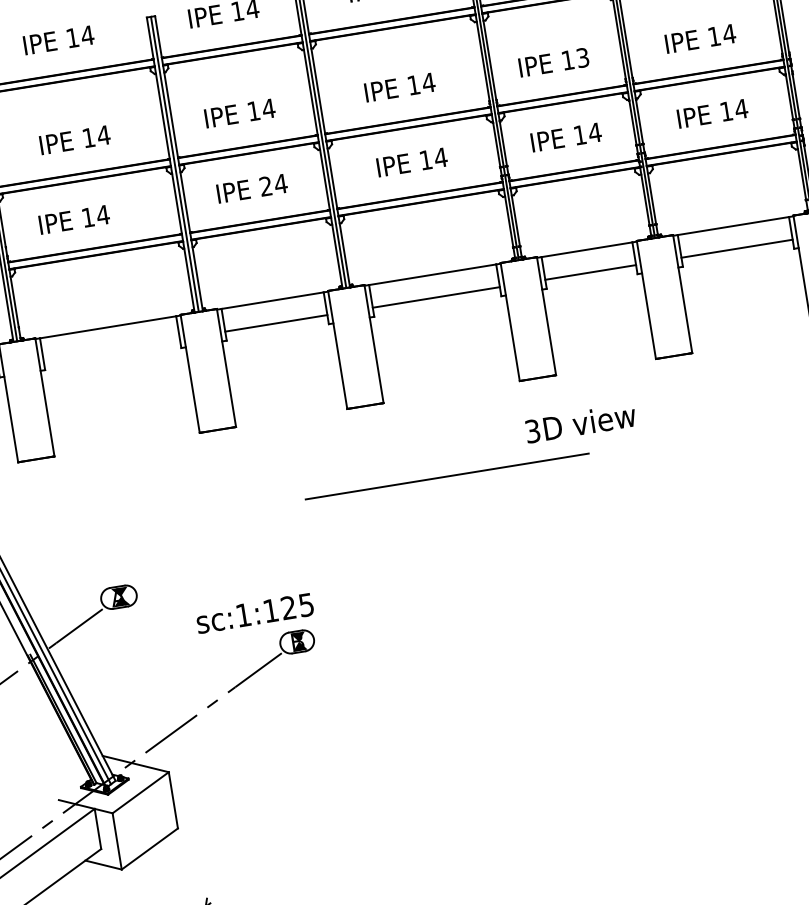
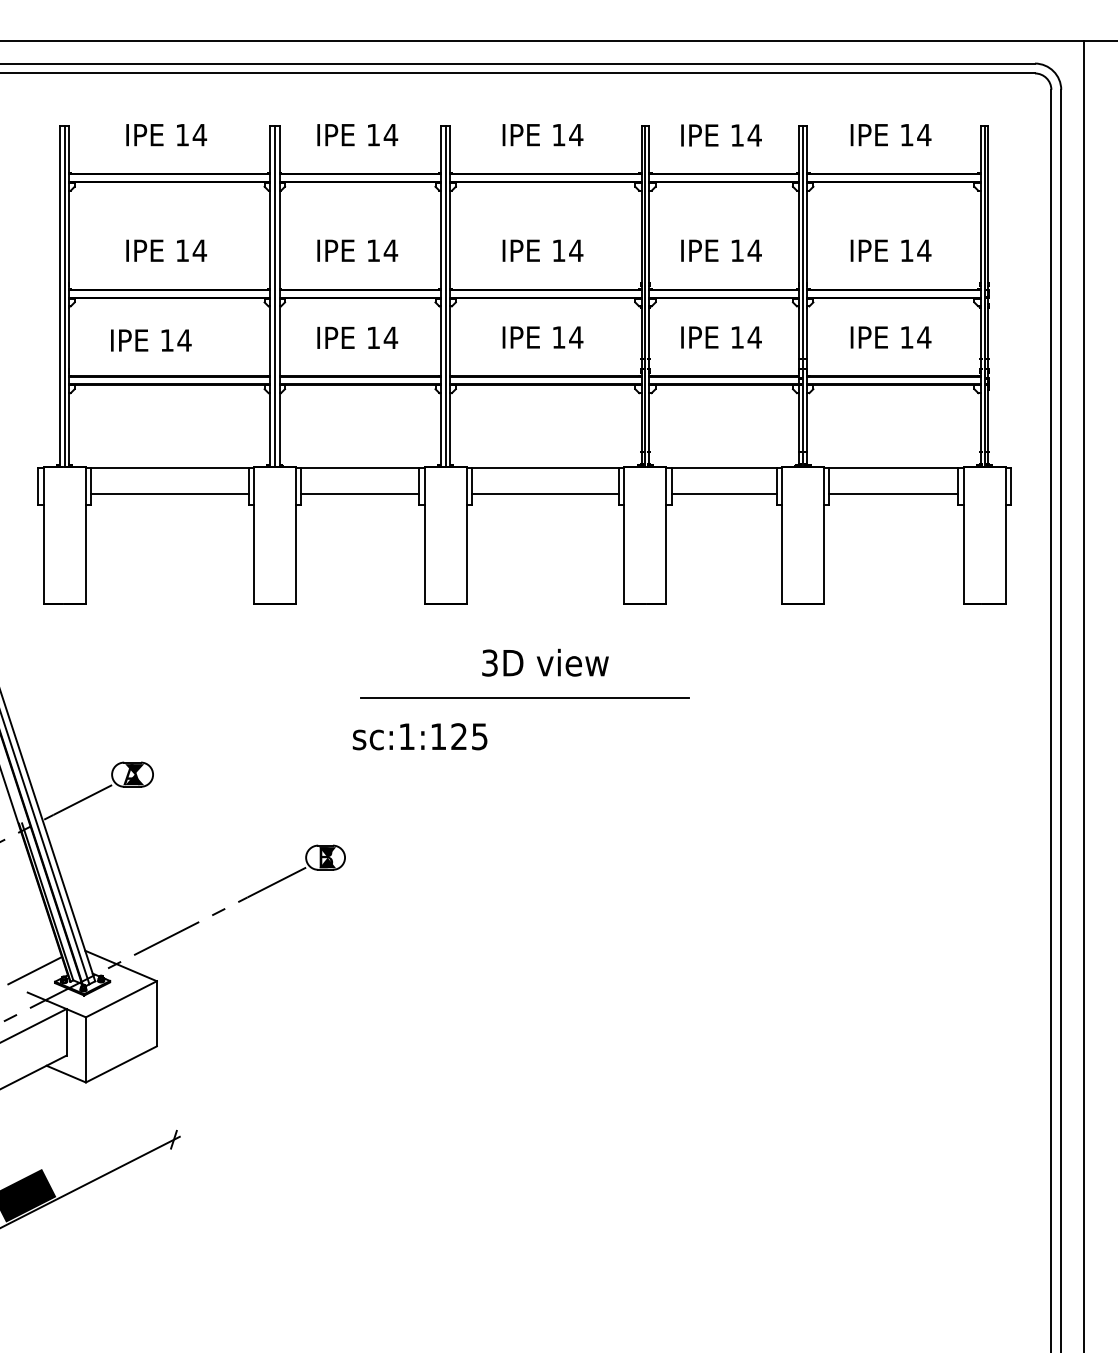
text: (582, 57) -> (754, 250), 13 -> 14
text: (265, 186) -> (373, 337), 24 -> 14
line: (111, 350) -> (169, 494), added
text: (580, 423) -> (545, 662), moved
text: (254, 613) -> (419, 736), moved
line: (61, 780) -> (34, 970), added

